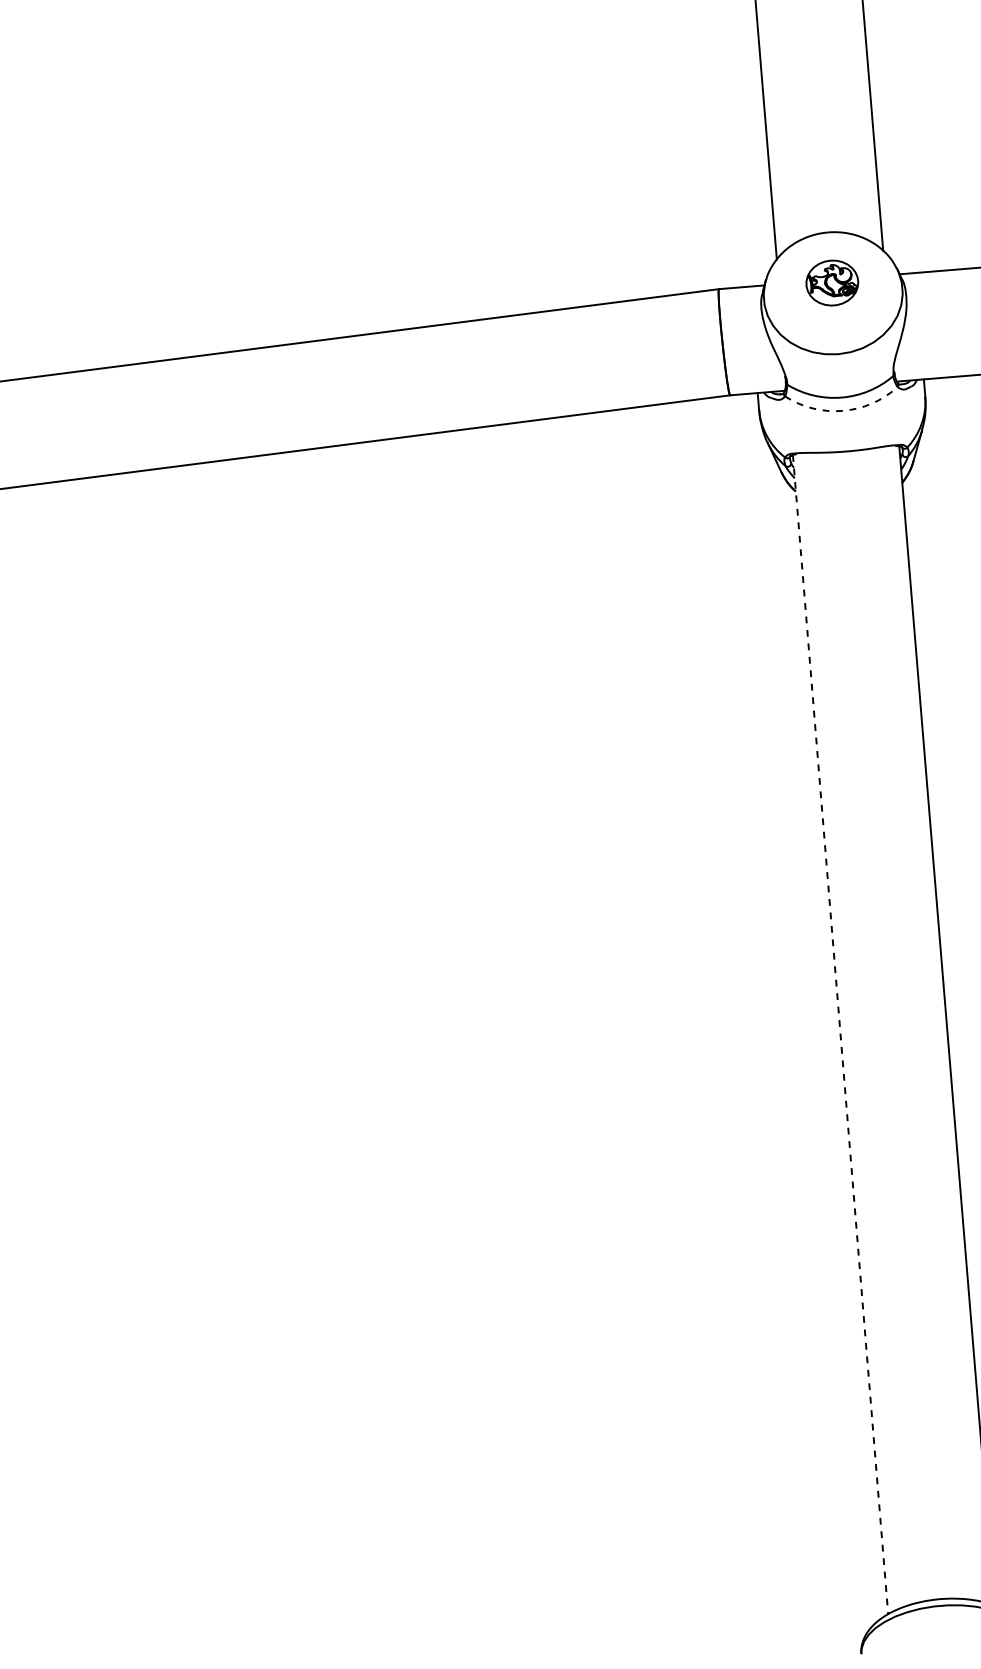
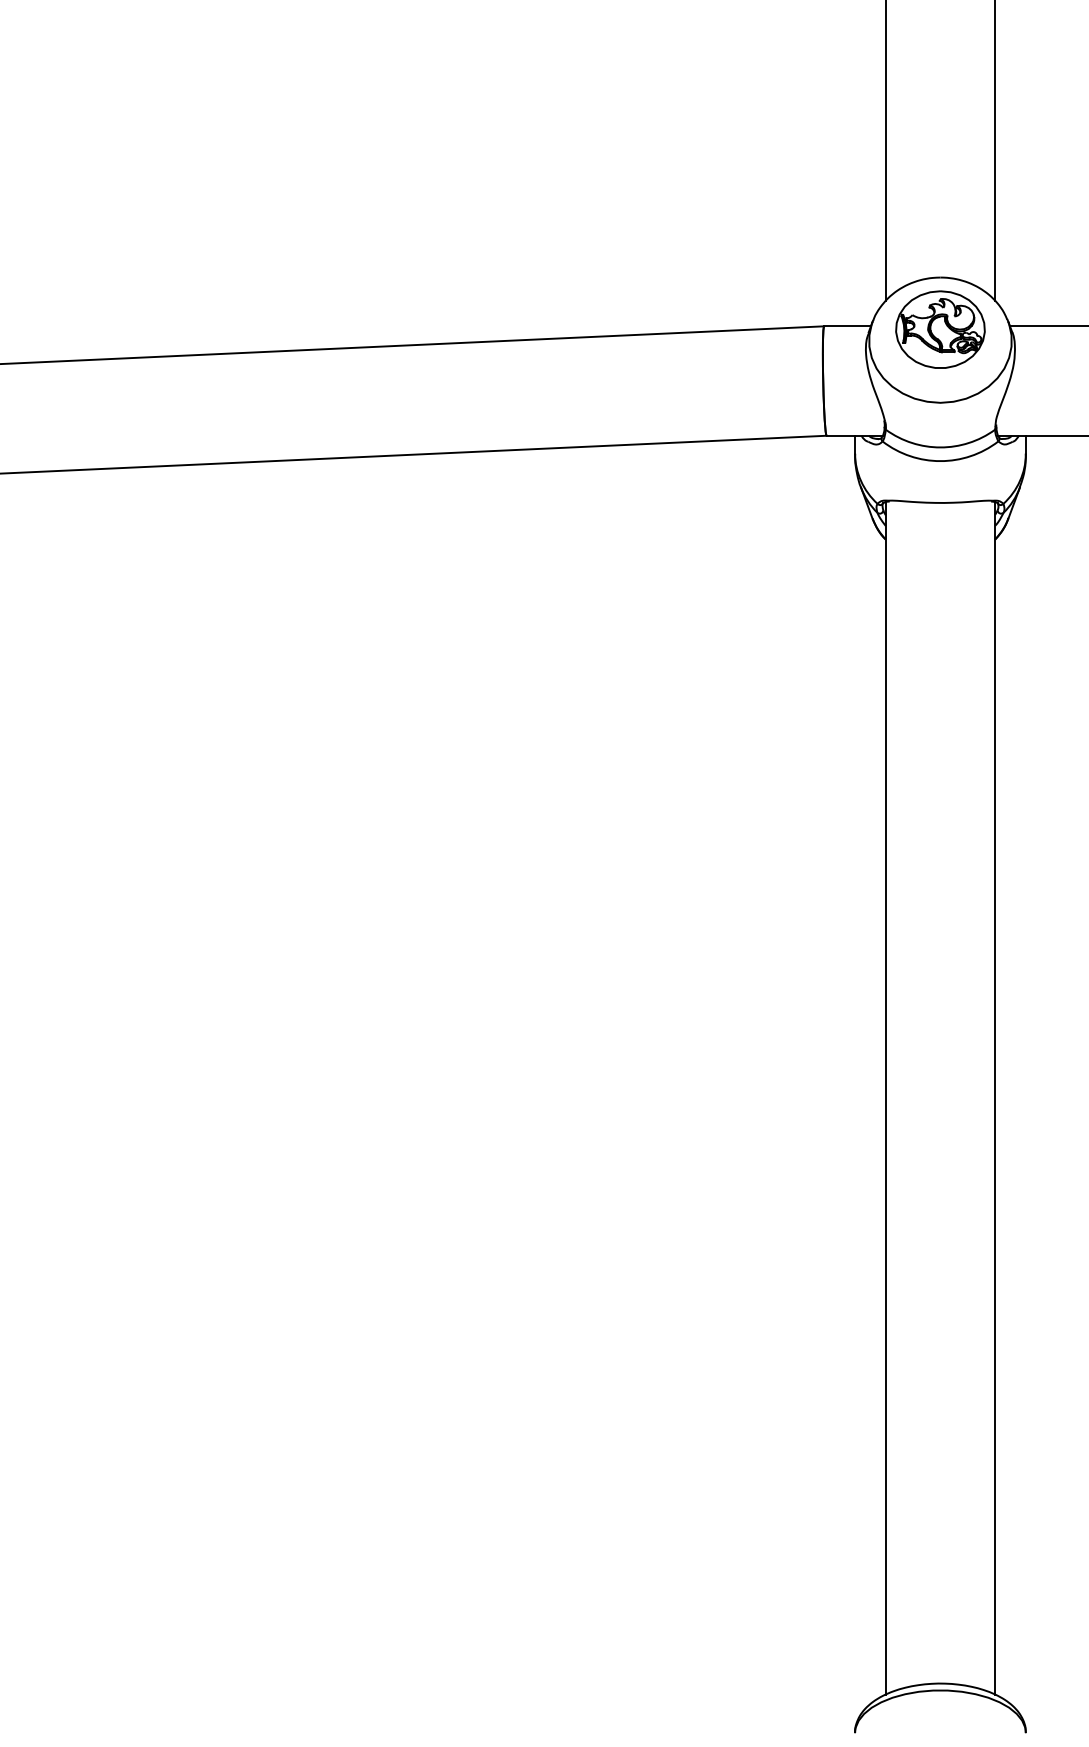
part: (832, 282) -> (940, 329), size x1.67
arc: (842, 411) -> (940, 461), dashed -> solid
line: (840, 1034) -> (885, 1098), dashed -> solid

